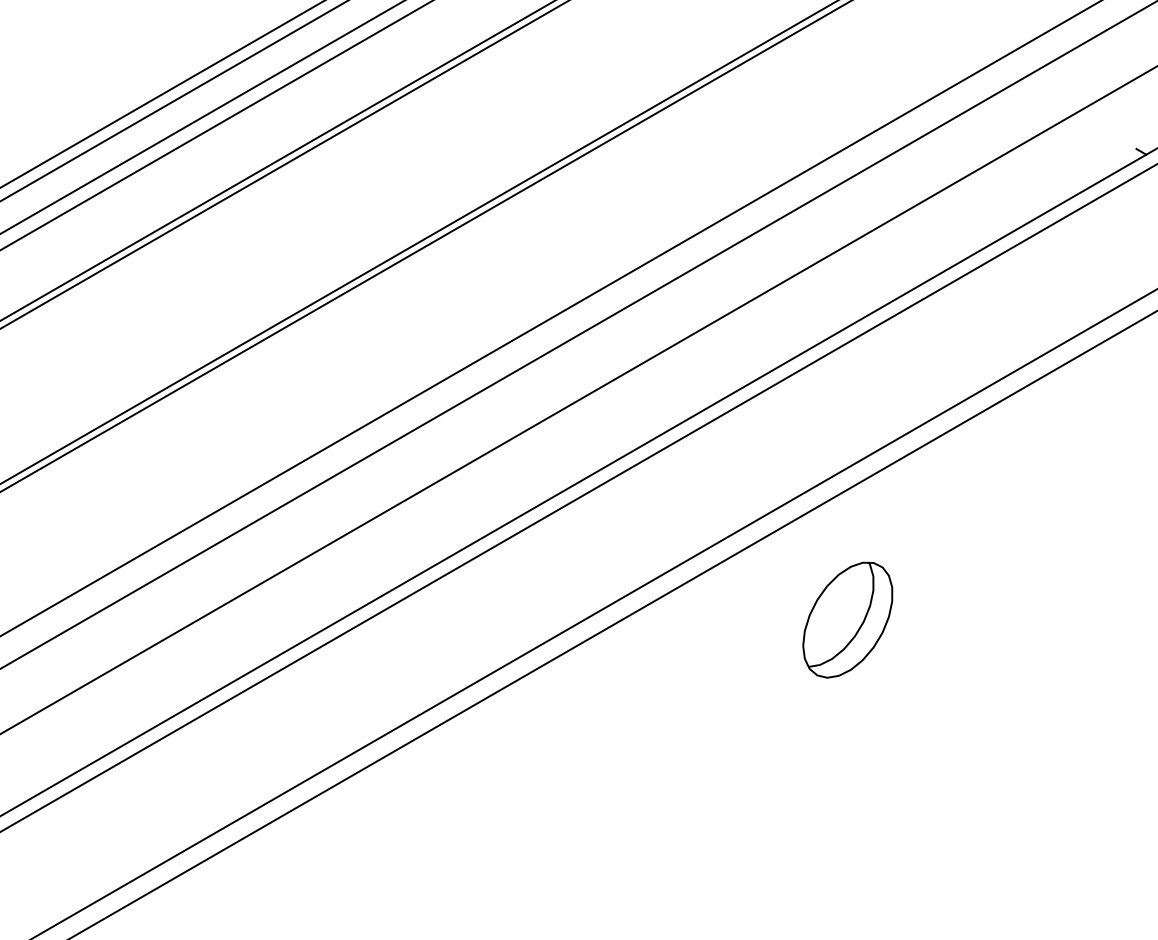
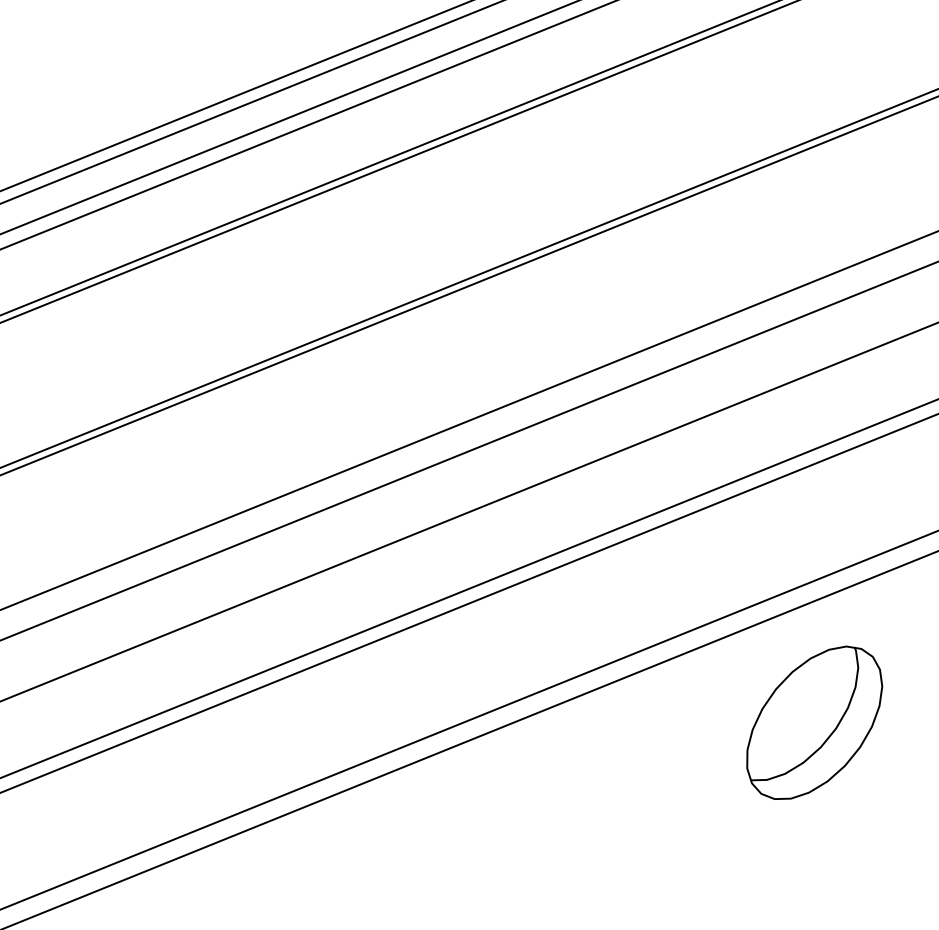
part: (847, 619) -> (814, 722), size x1.4

